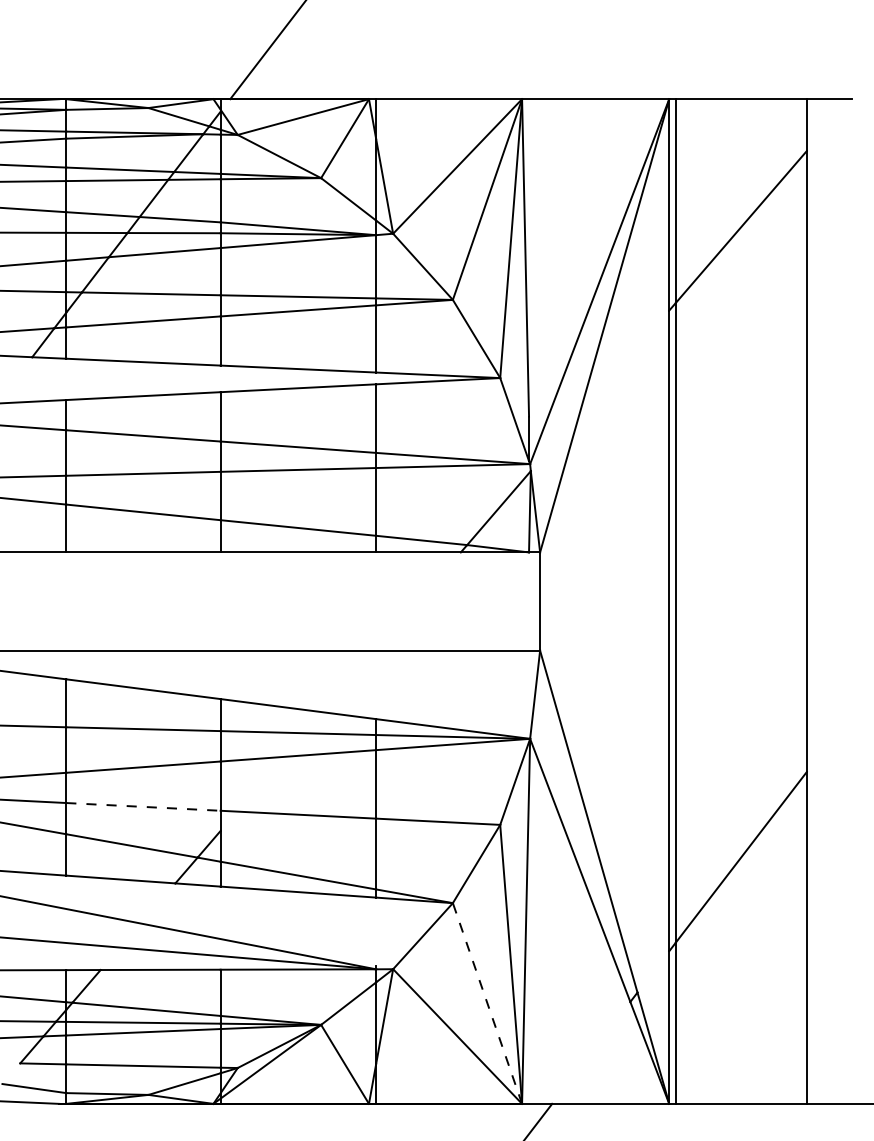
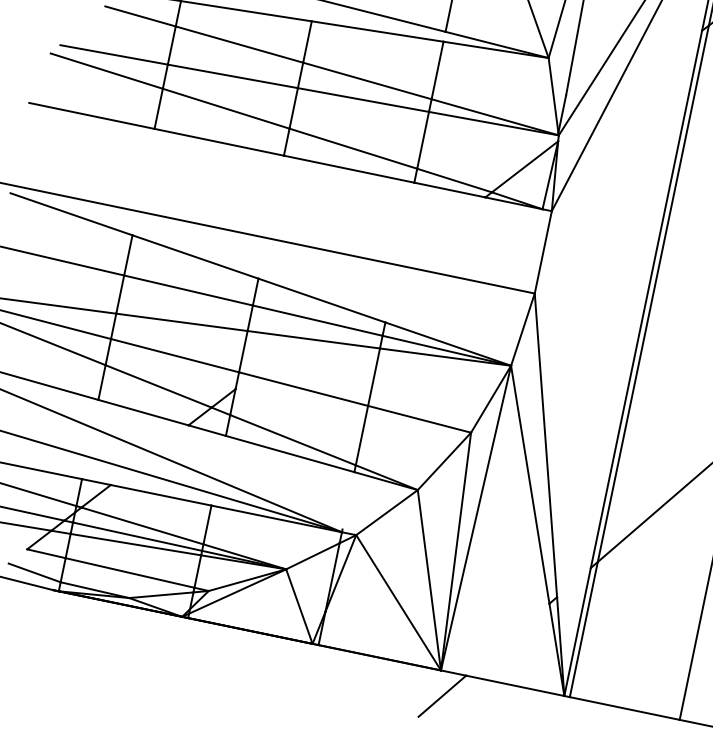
line: (143, 806) -> (175, 355), dashed -> solid
line: (487, 1003) -> (429, 580), dashed -> solid

